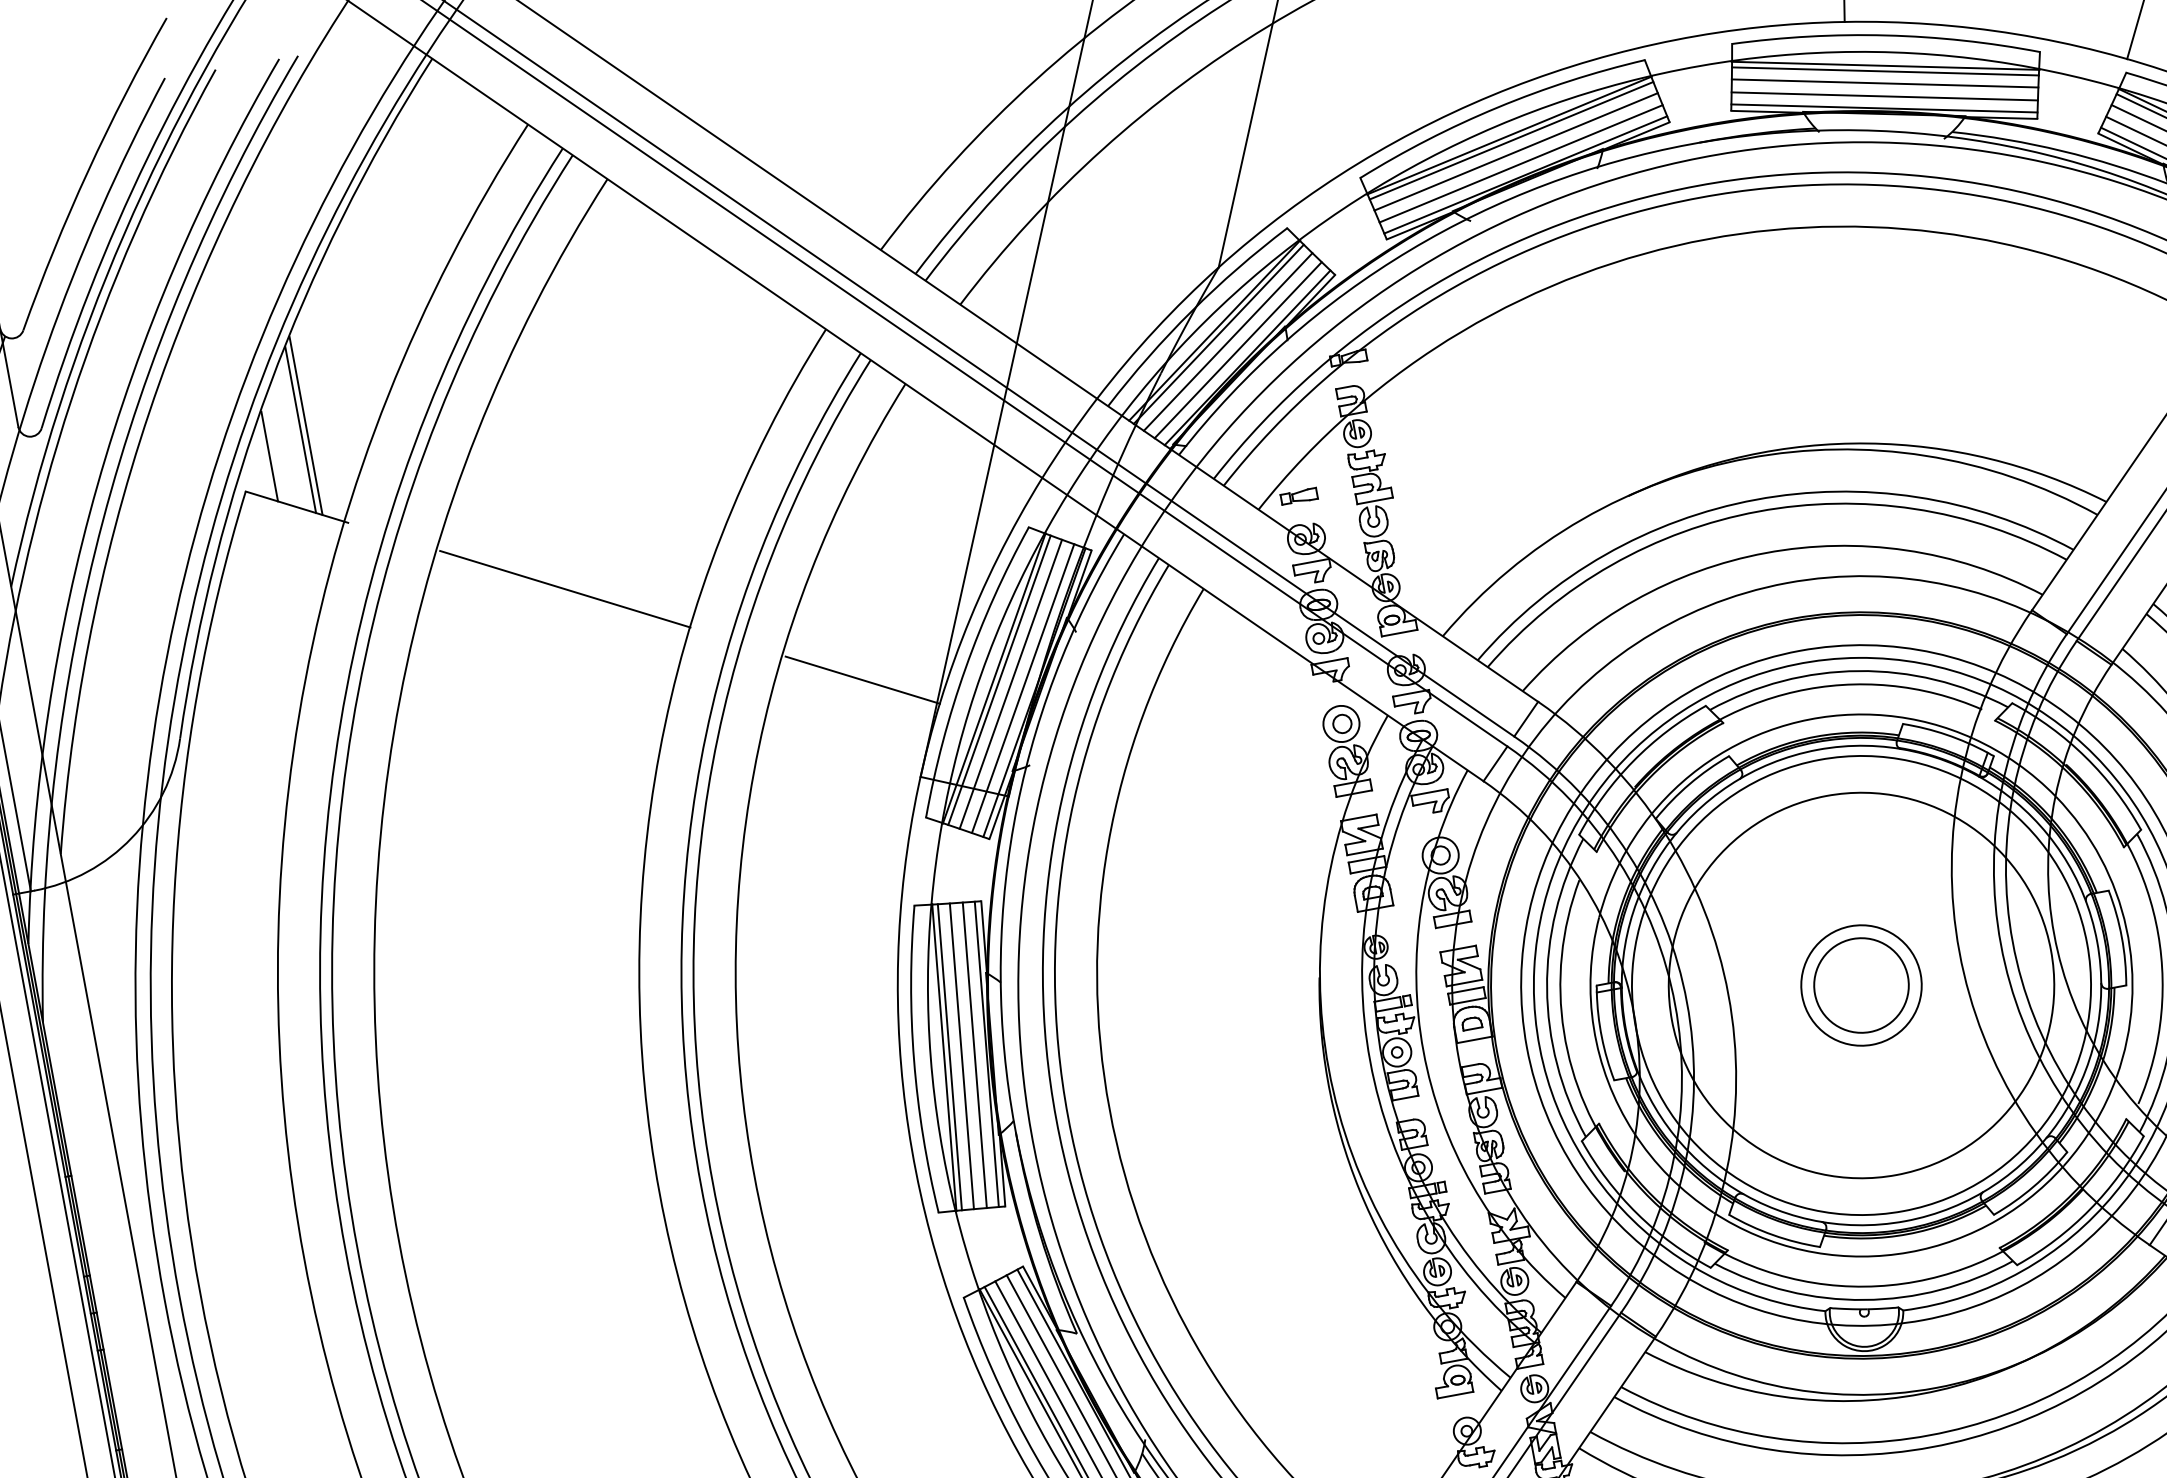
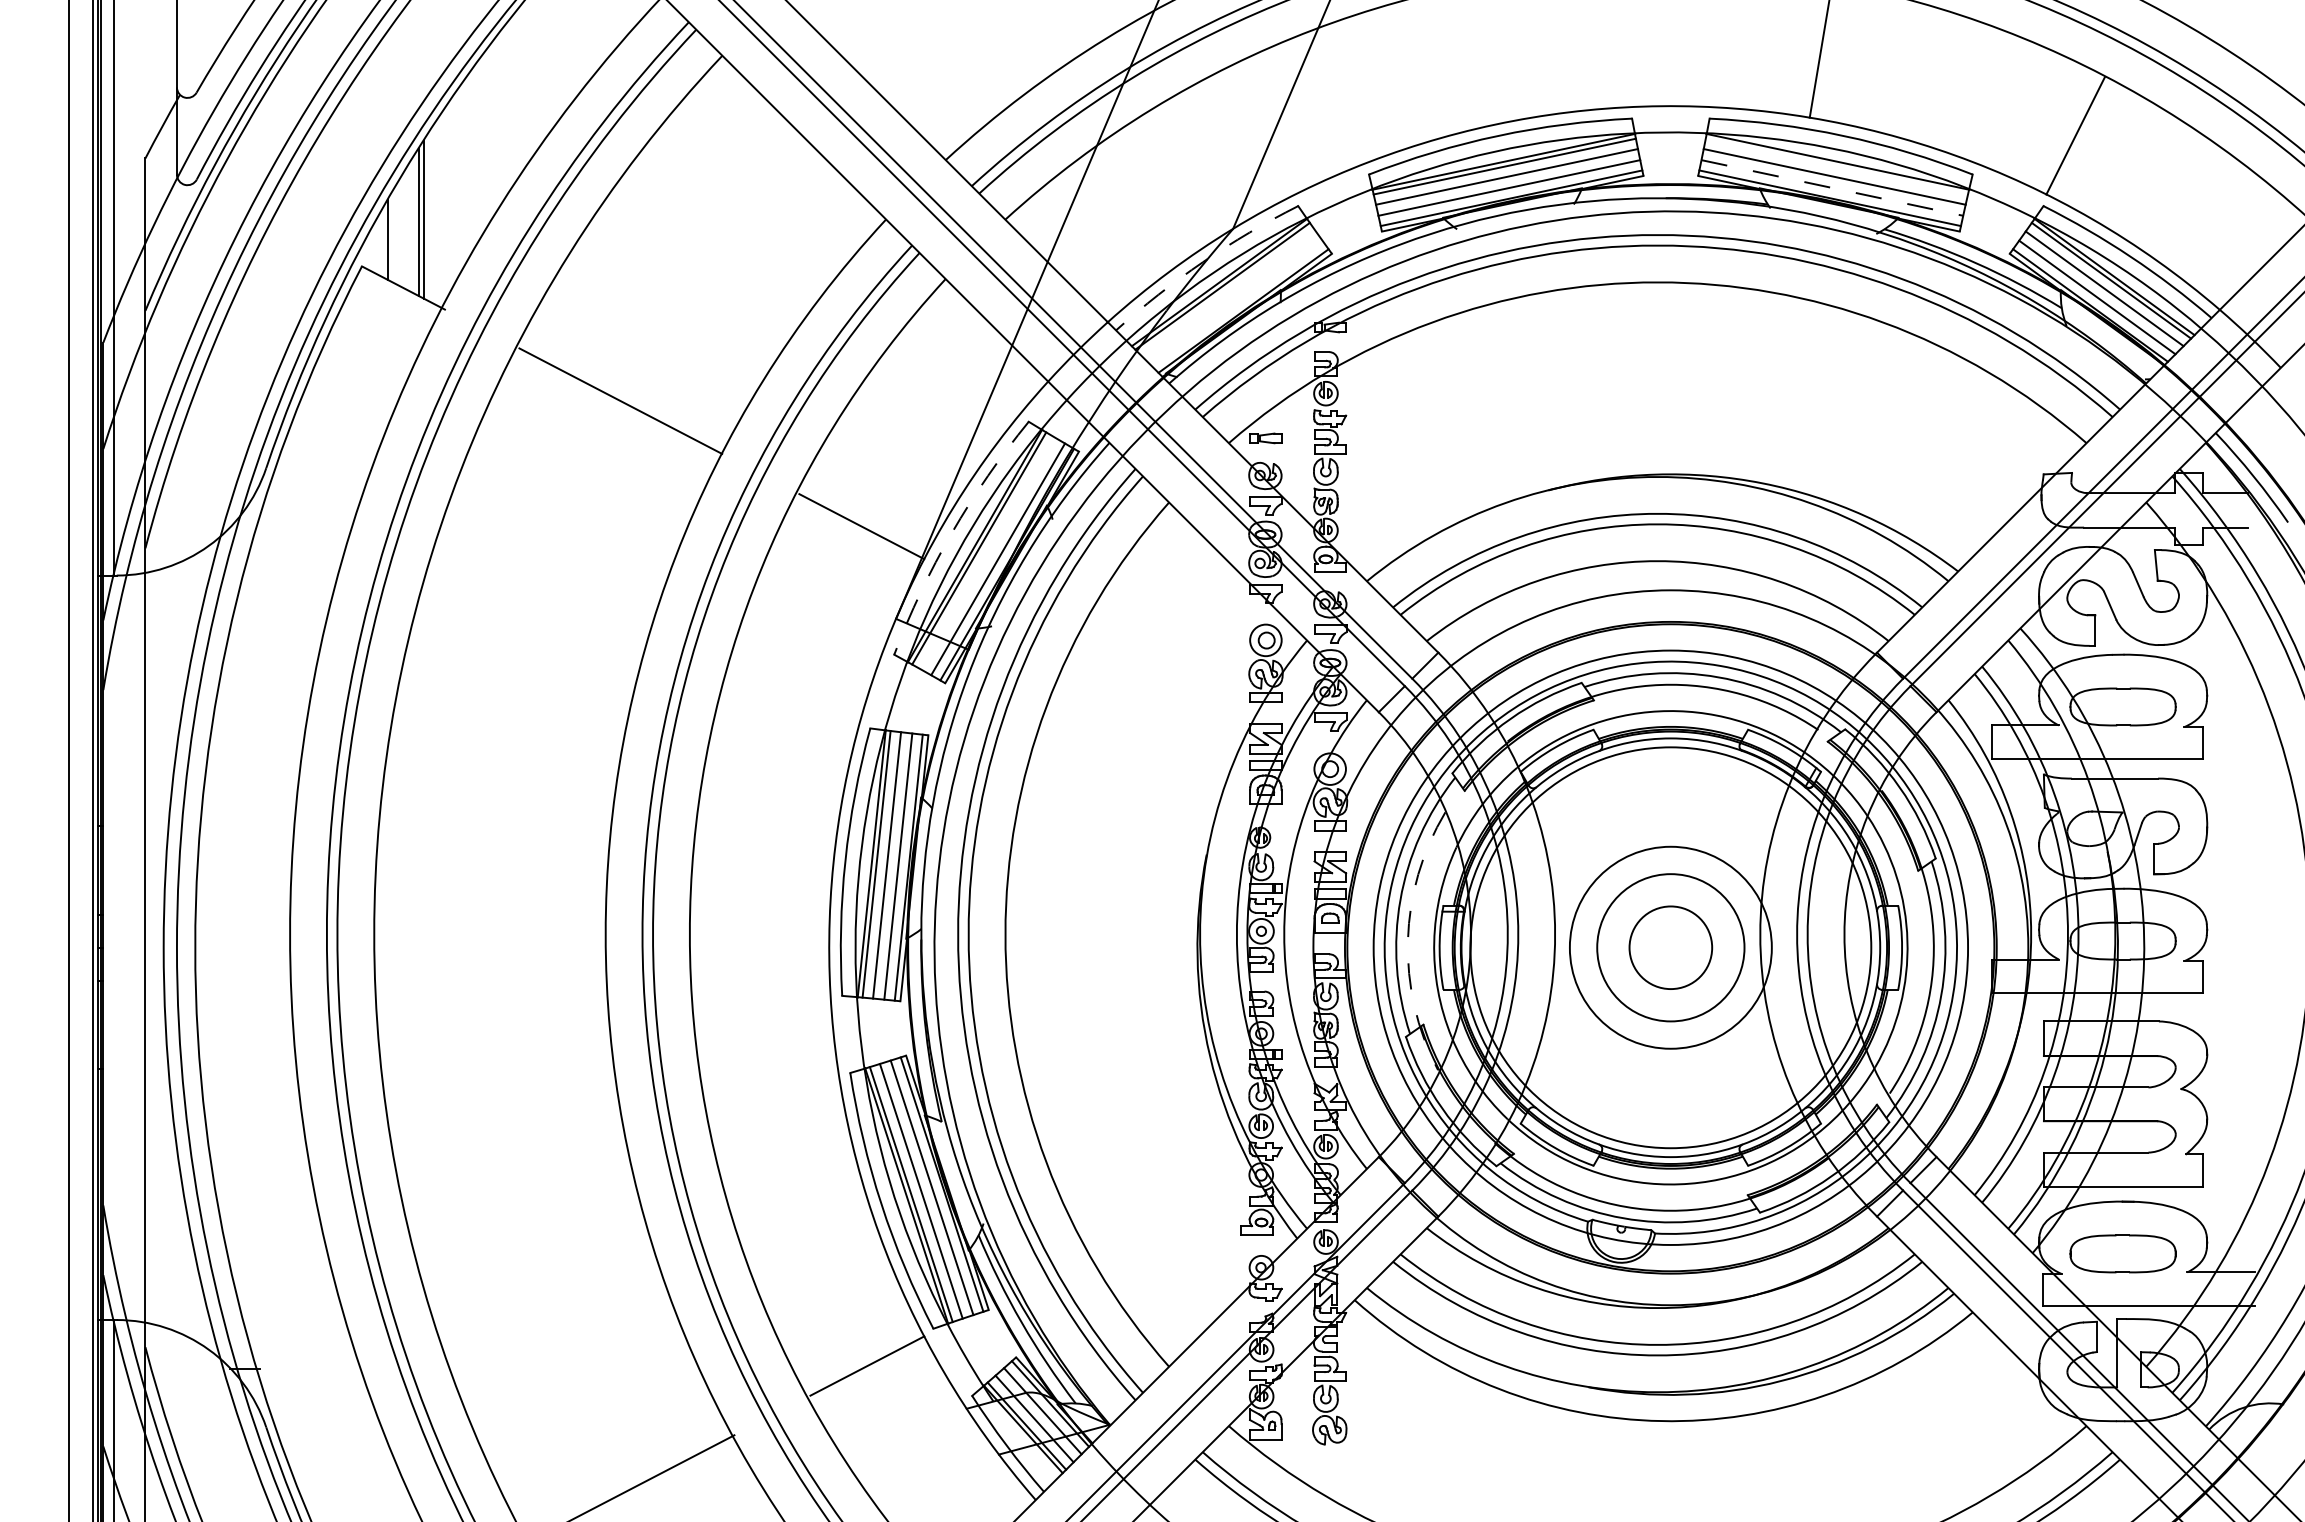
line: (1884, 71) -> (1836, 166), removed
line: (1884, 95) -> (1832, 187), solid -> dashed
arc: (1192, 311) -> (1203, 262), solid -> dashed
line: (1227, 342) -> (1228, 294), removed
line: (1237, 349) -> (1236, 302), removed
arc: (966, 667) -> (952, 532), solid -> dashed
line: (1011, 684) -> (988, 553), removed
circle: (1861, 985) -> (1670, 947), size x0.6
circle: (1861, 985) -> (1670, 947), size x1.4
arc: (1563, 1032) -> (1407, 940), solid -> dashed

